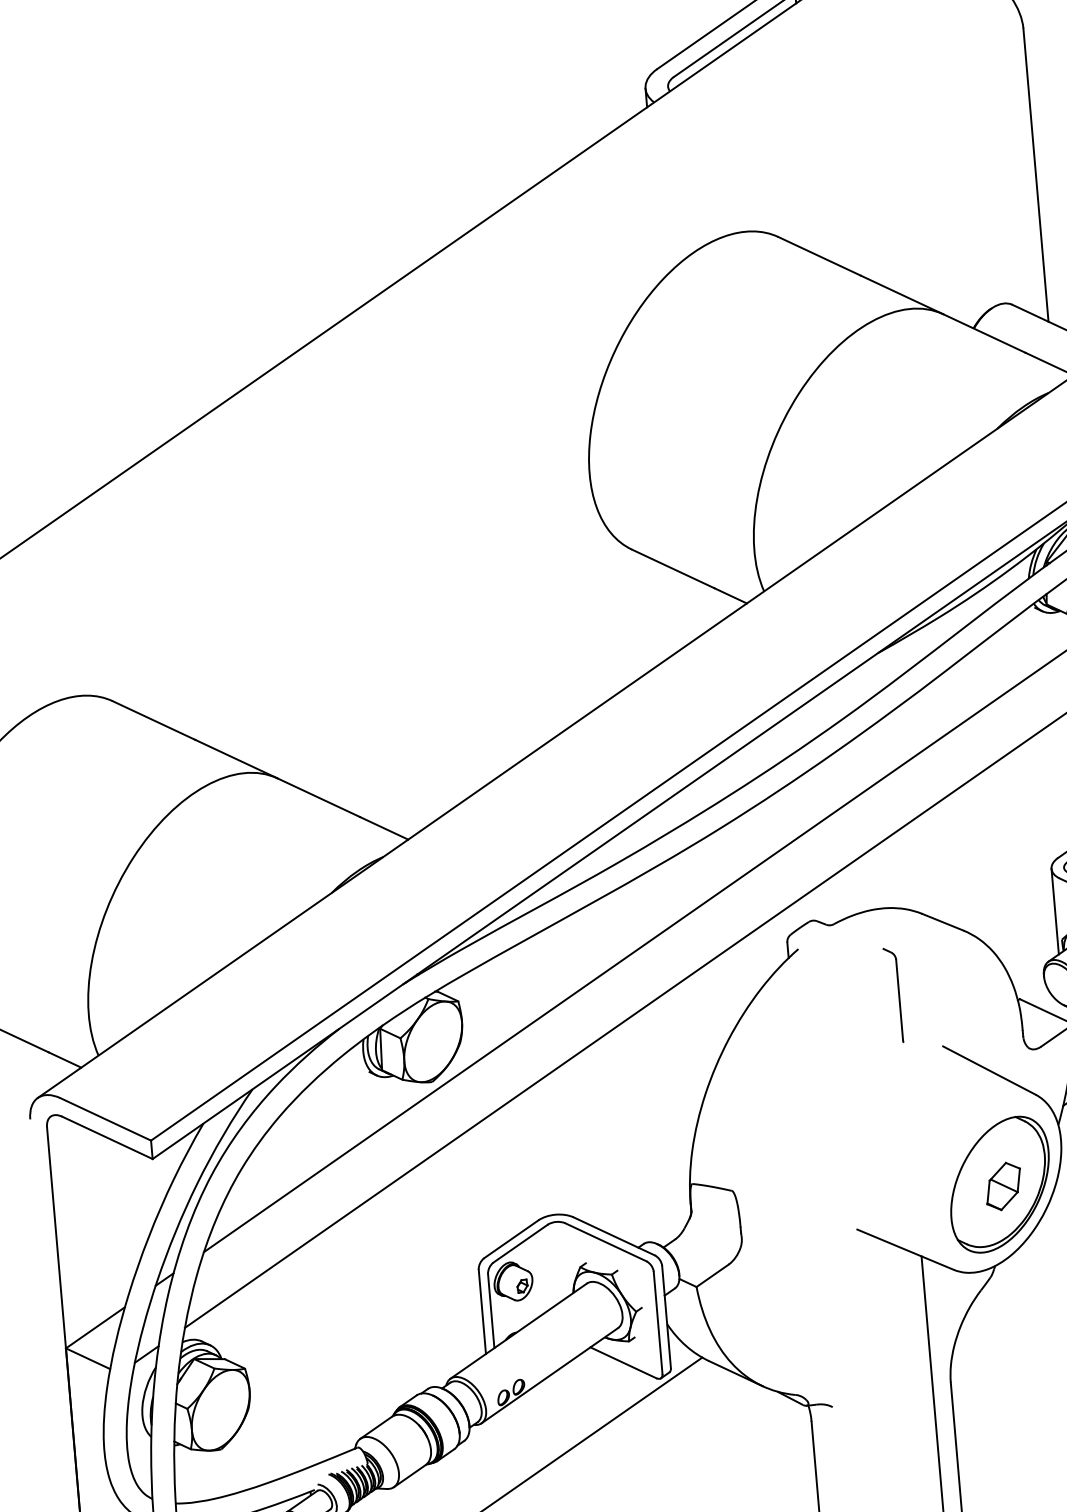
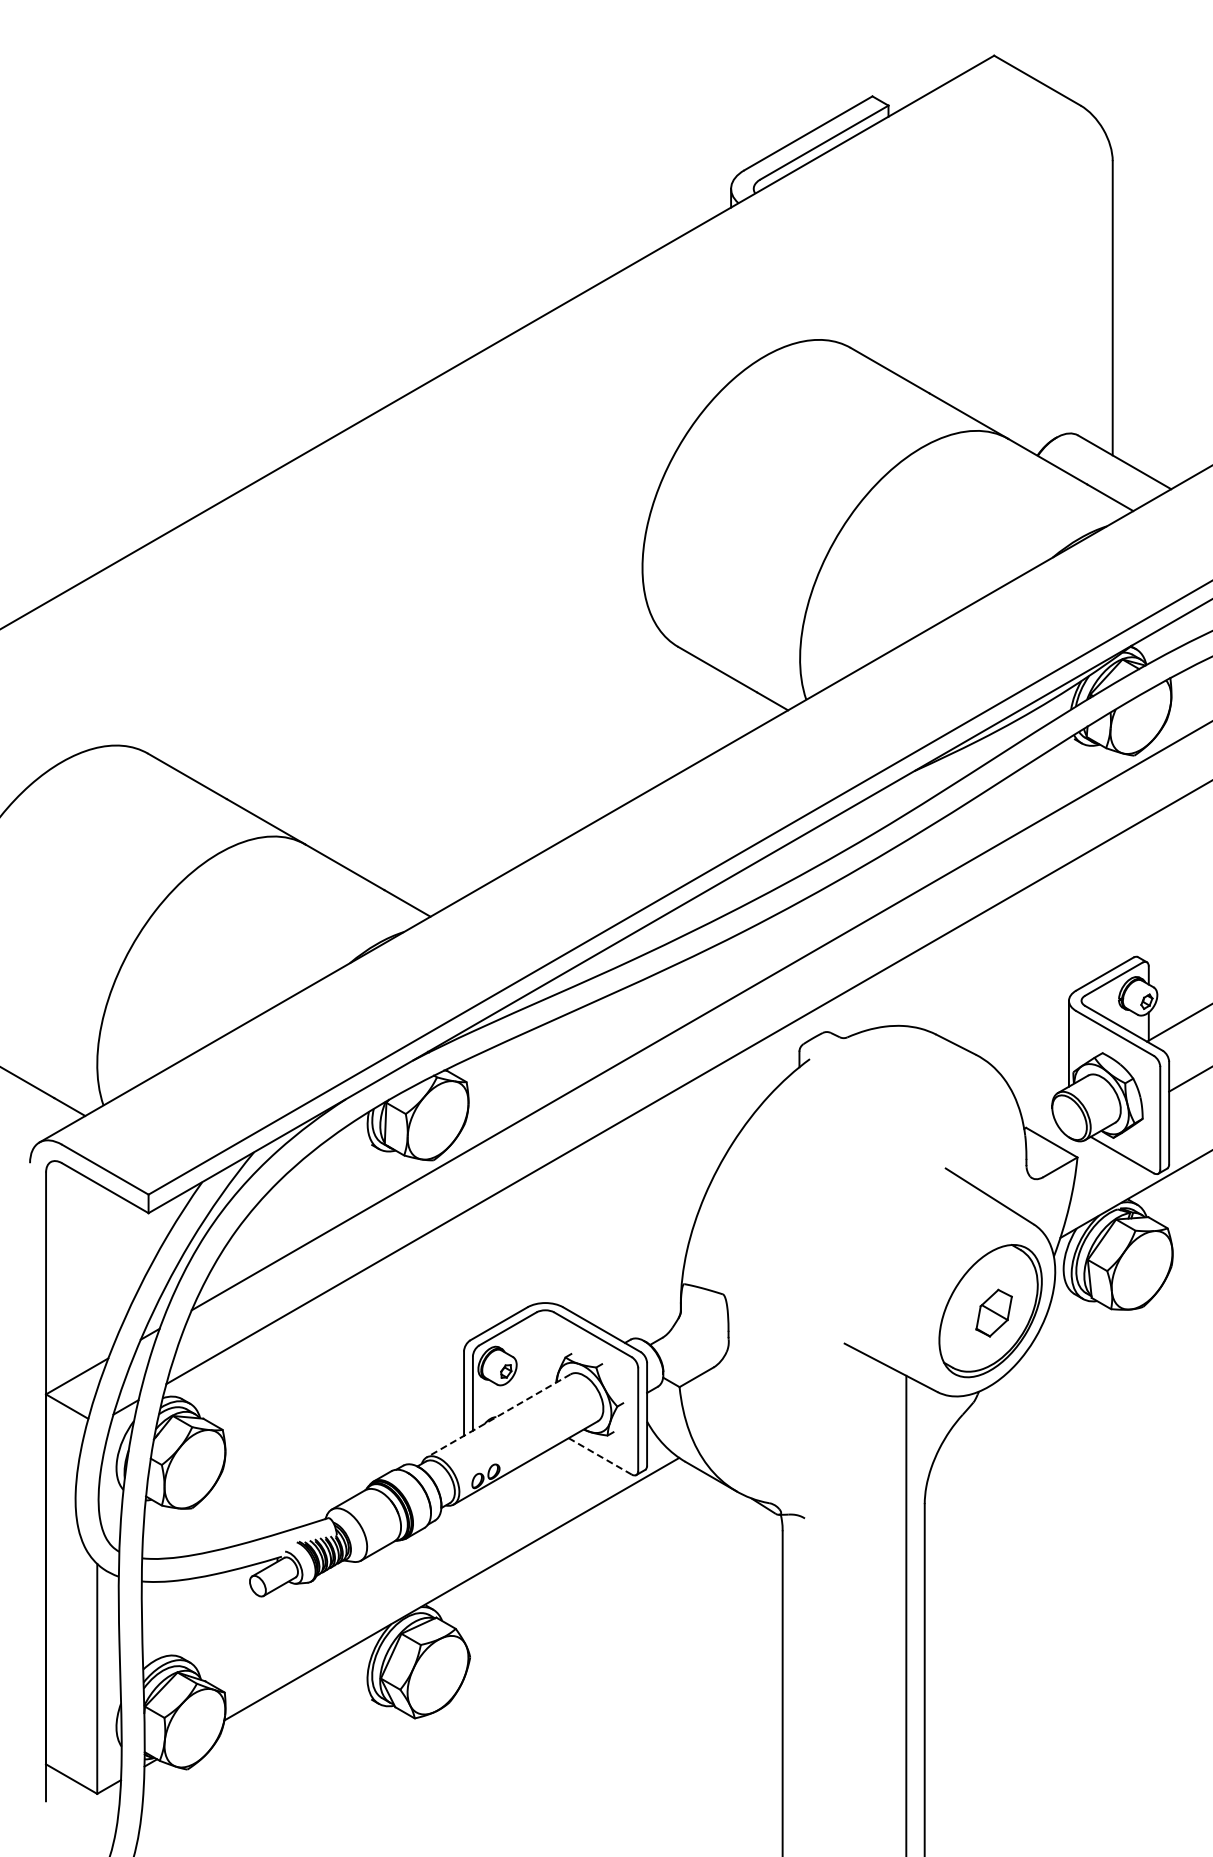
part: (893, 995) -> (900, 1113), removed
line: (518, 1331) -> (498, 1416), solid -> dashed
line: (622, 1362) -> (599, 1456), solid -> dashed

